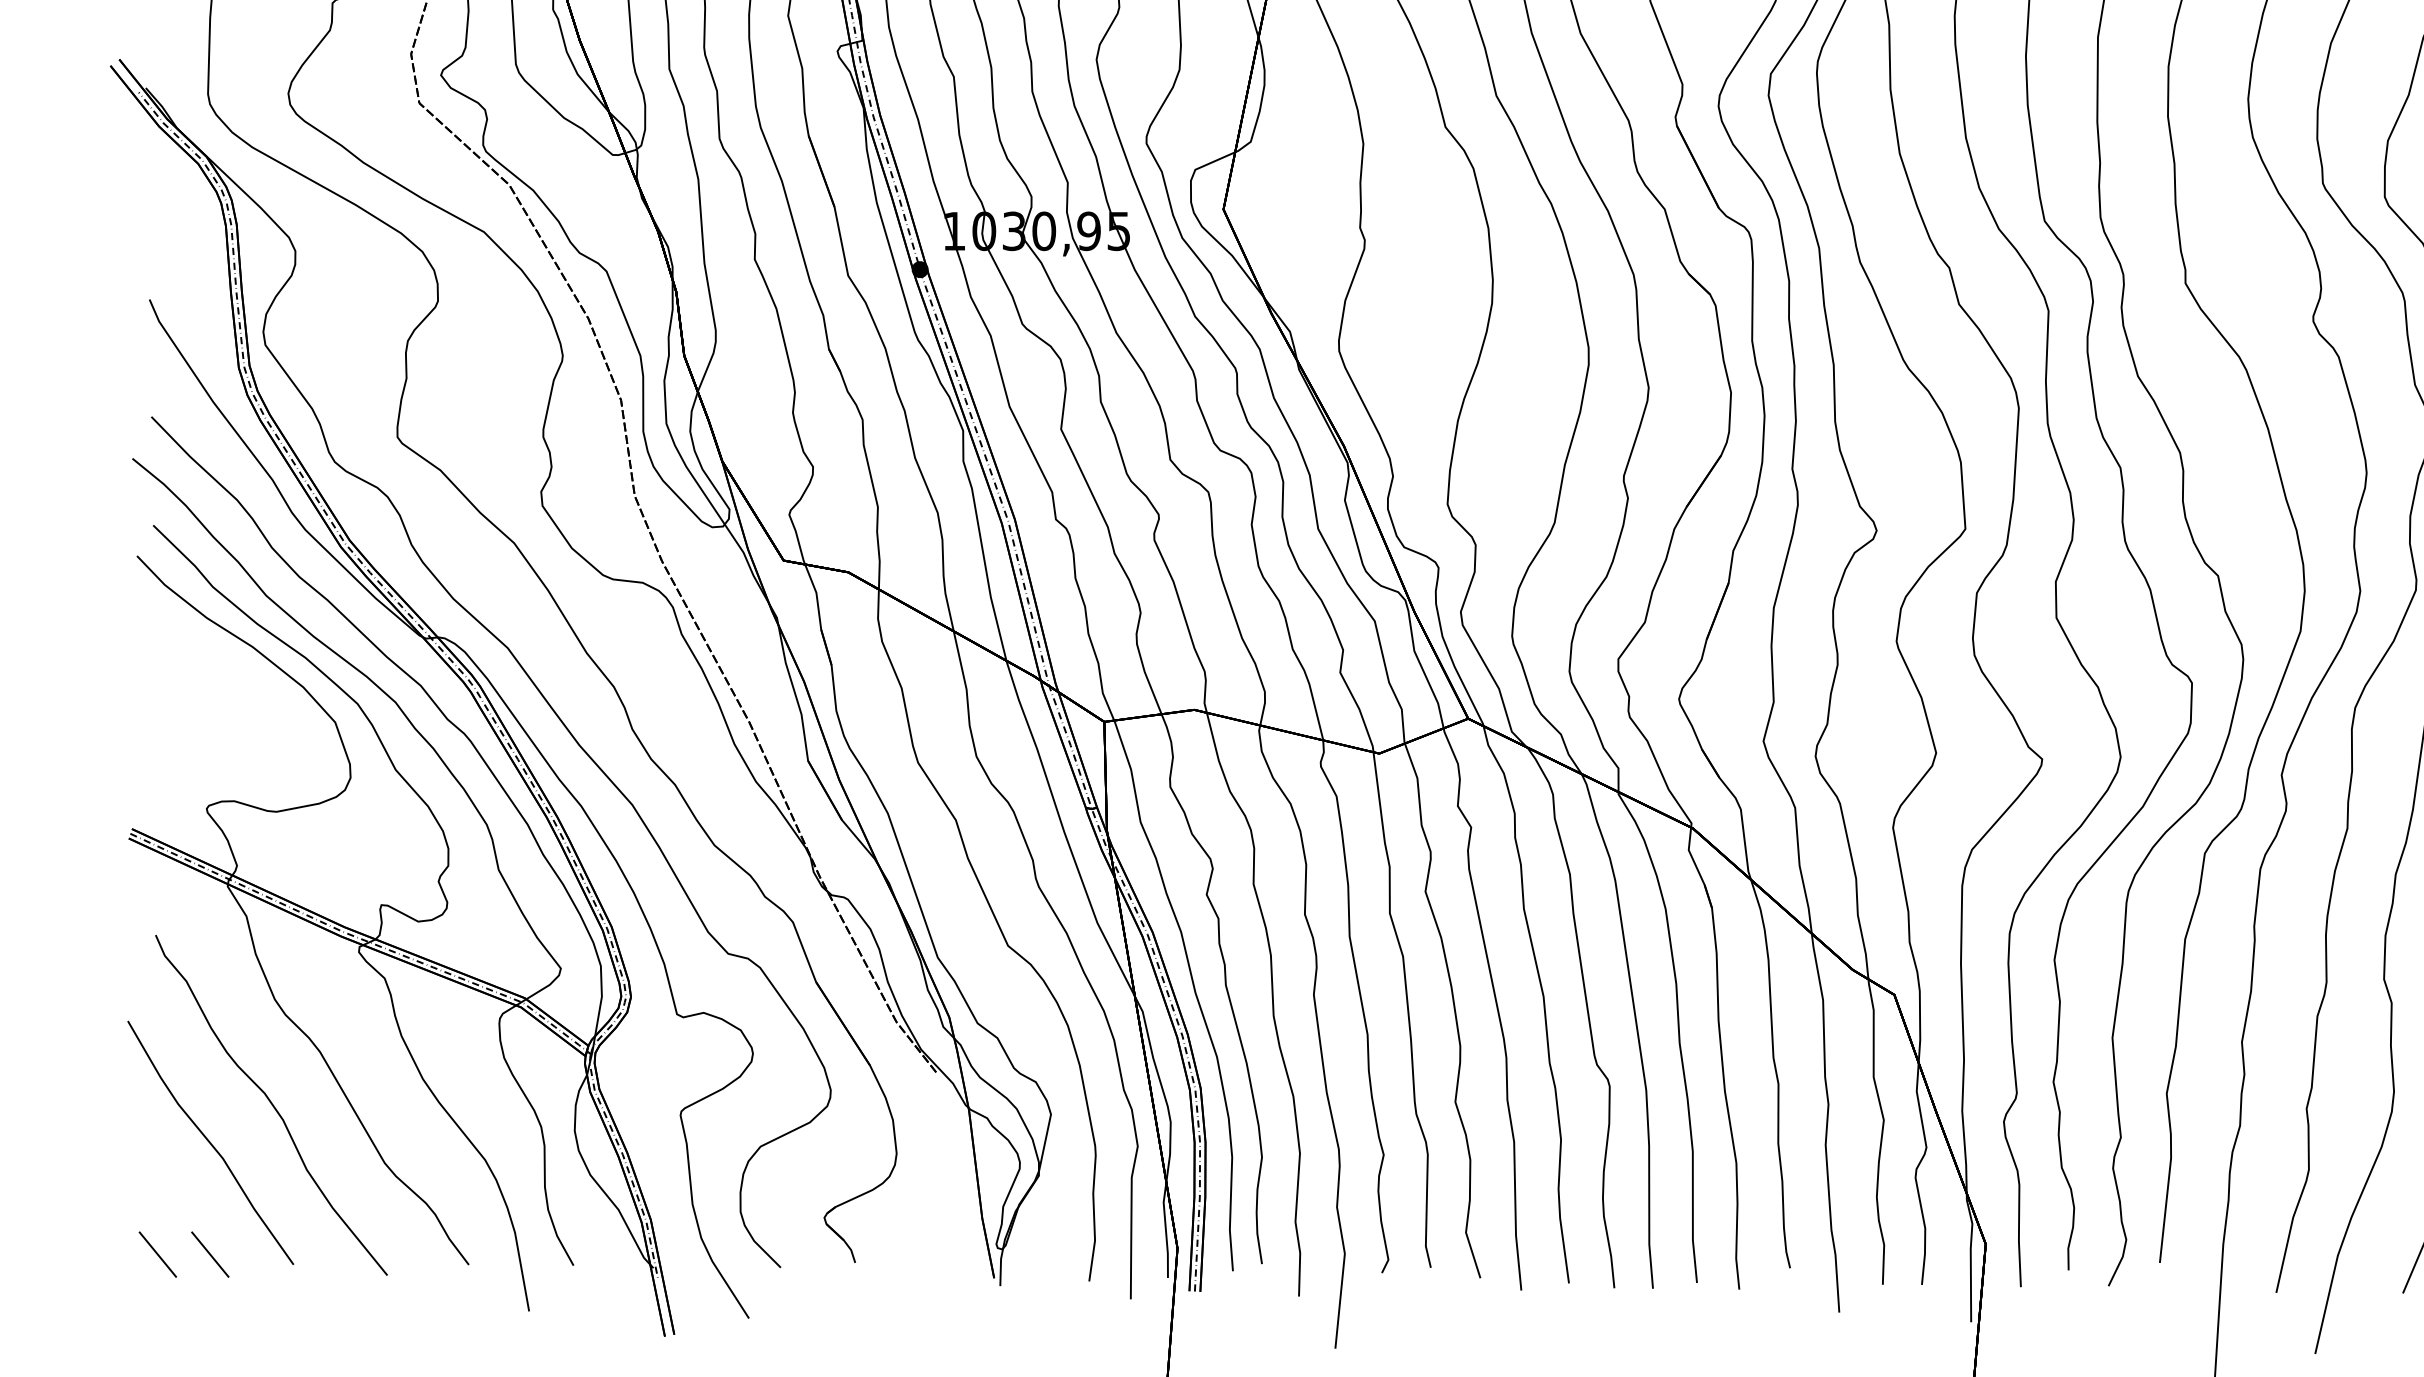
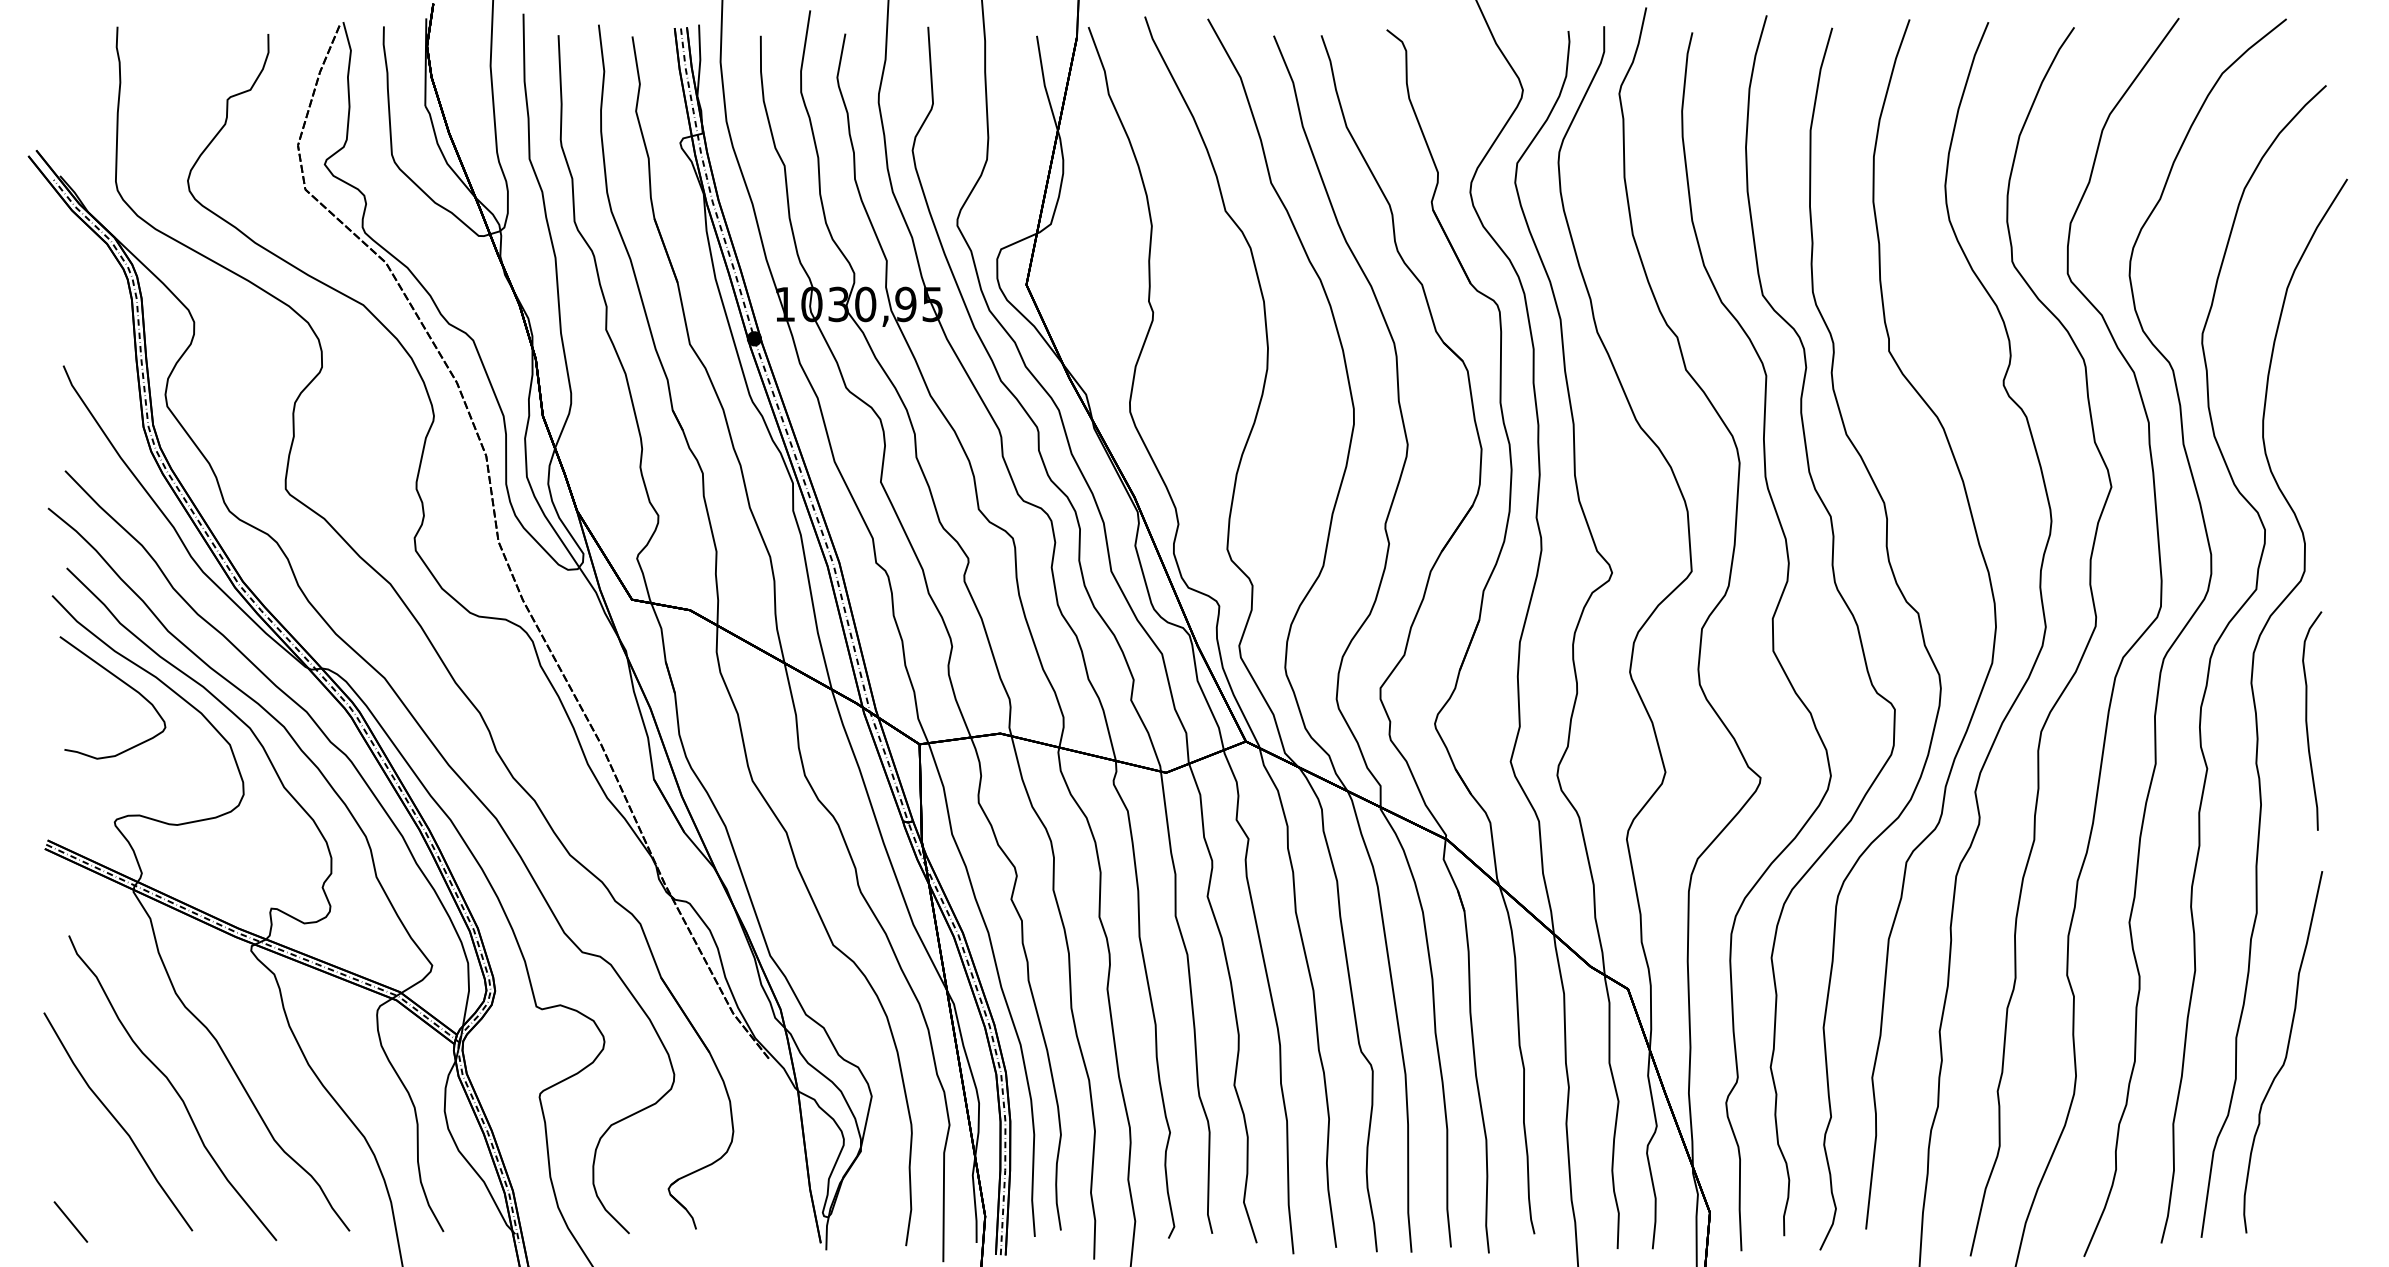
curve: (216, 654) -> (123, 683), added
line: (209, 1254) -> (117, 1221), removed

